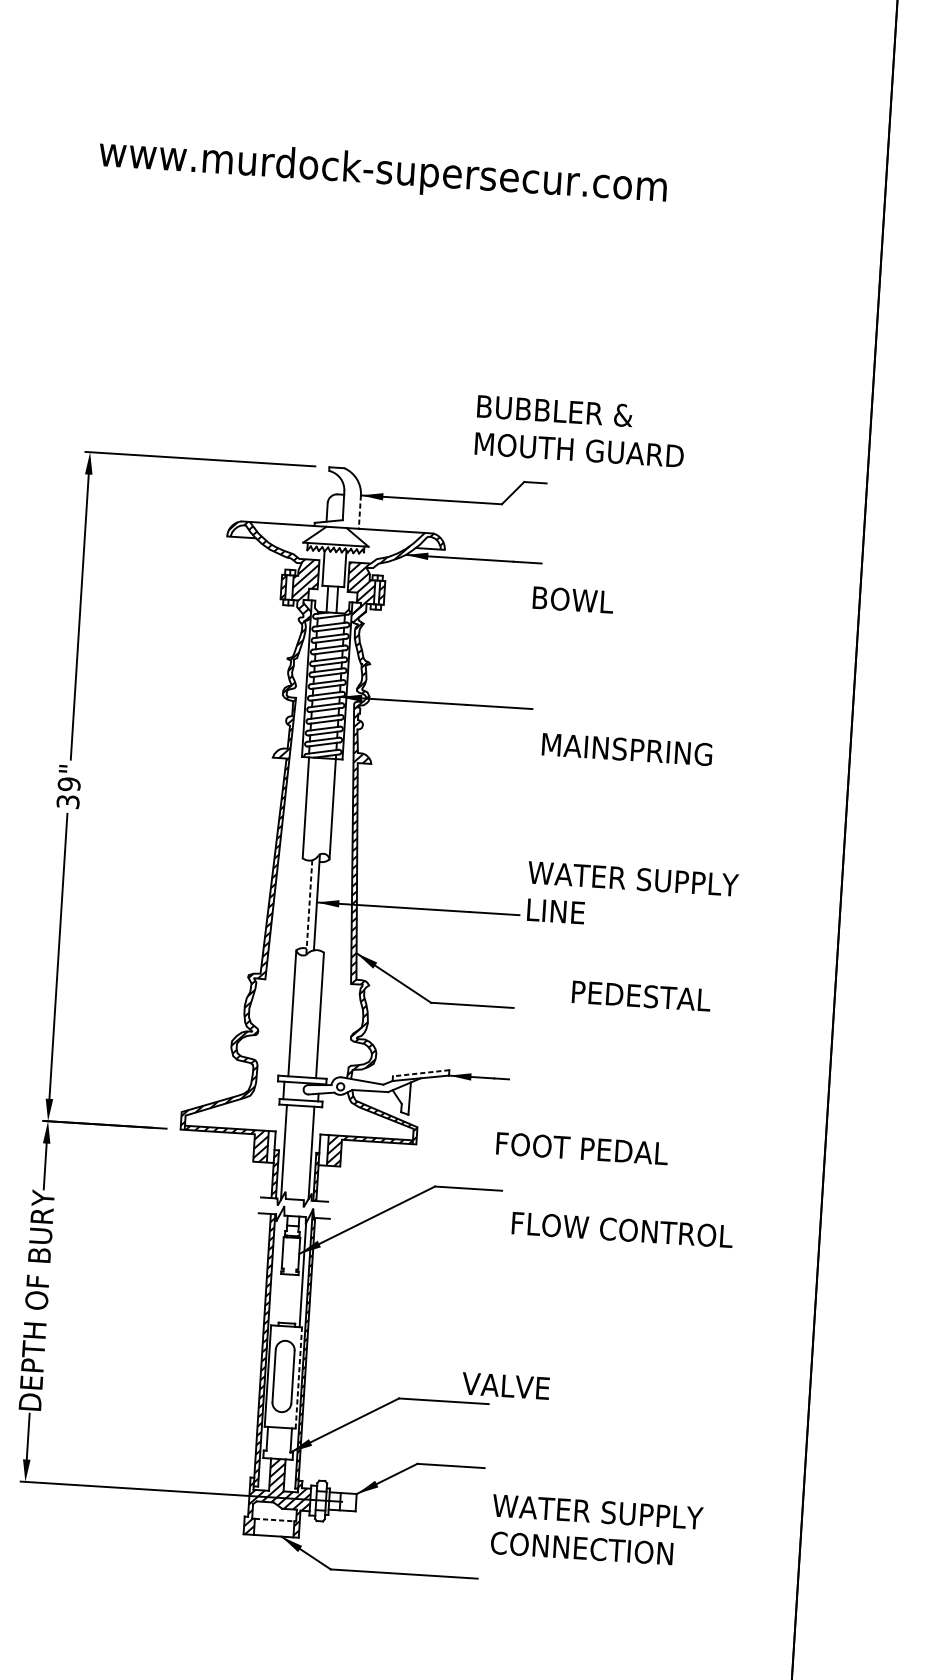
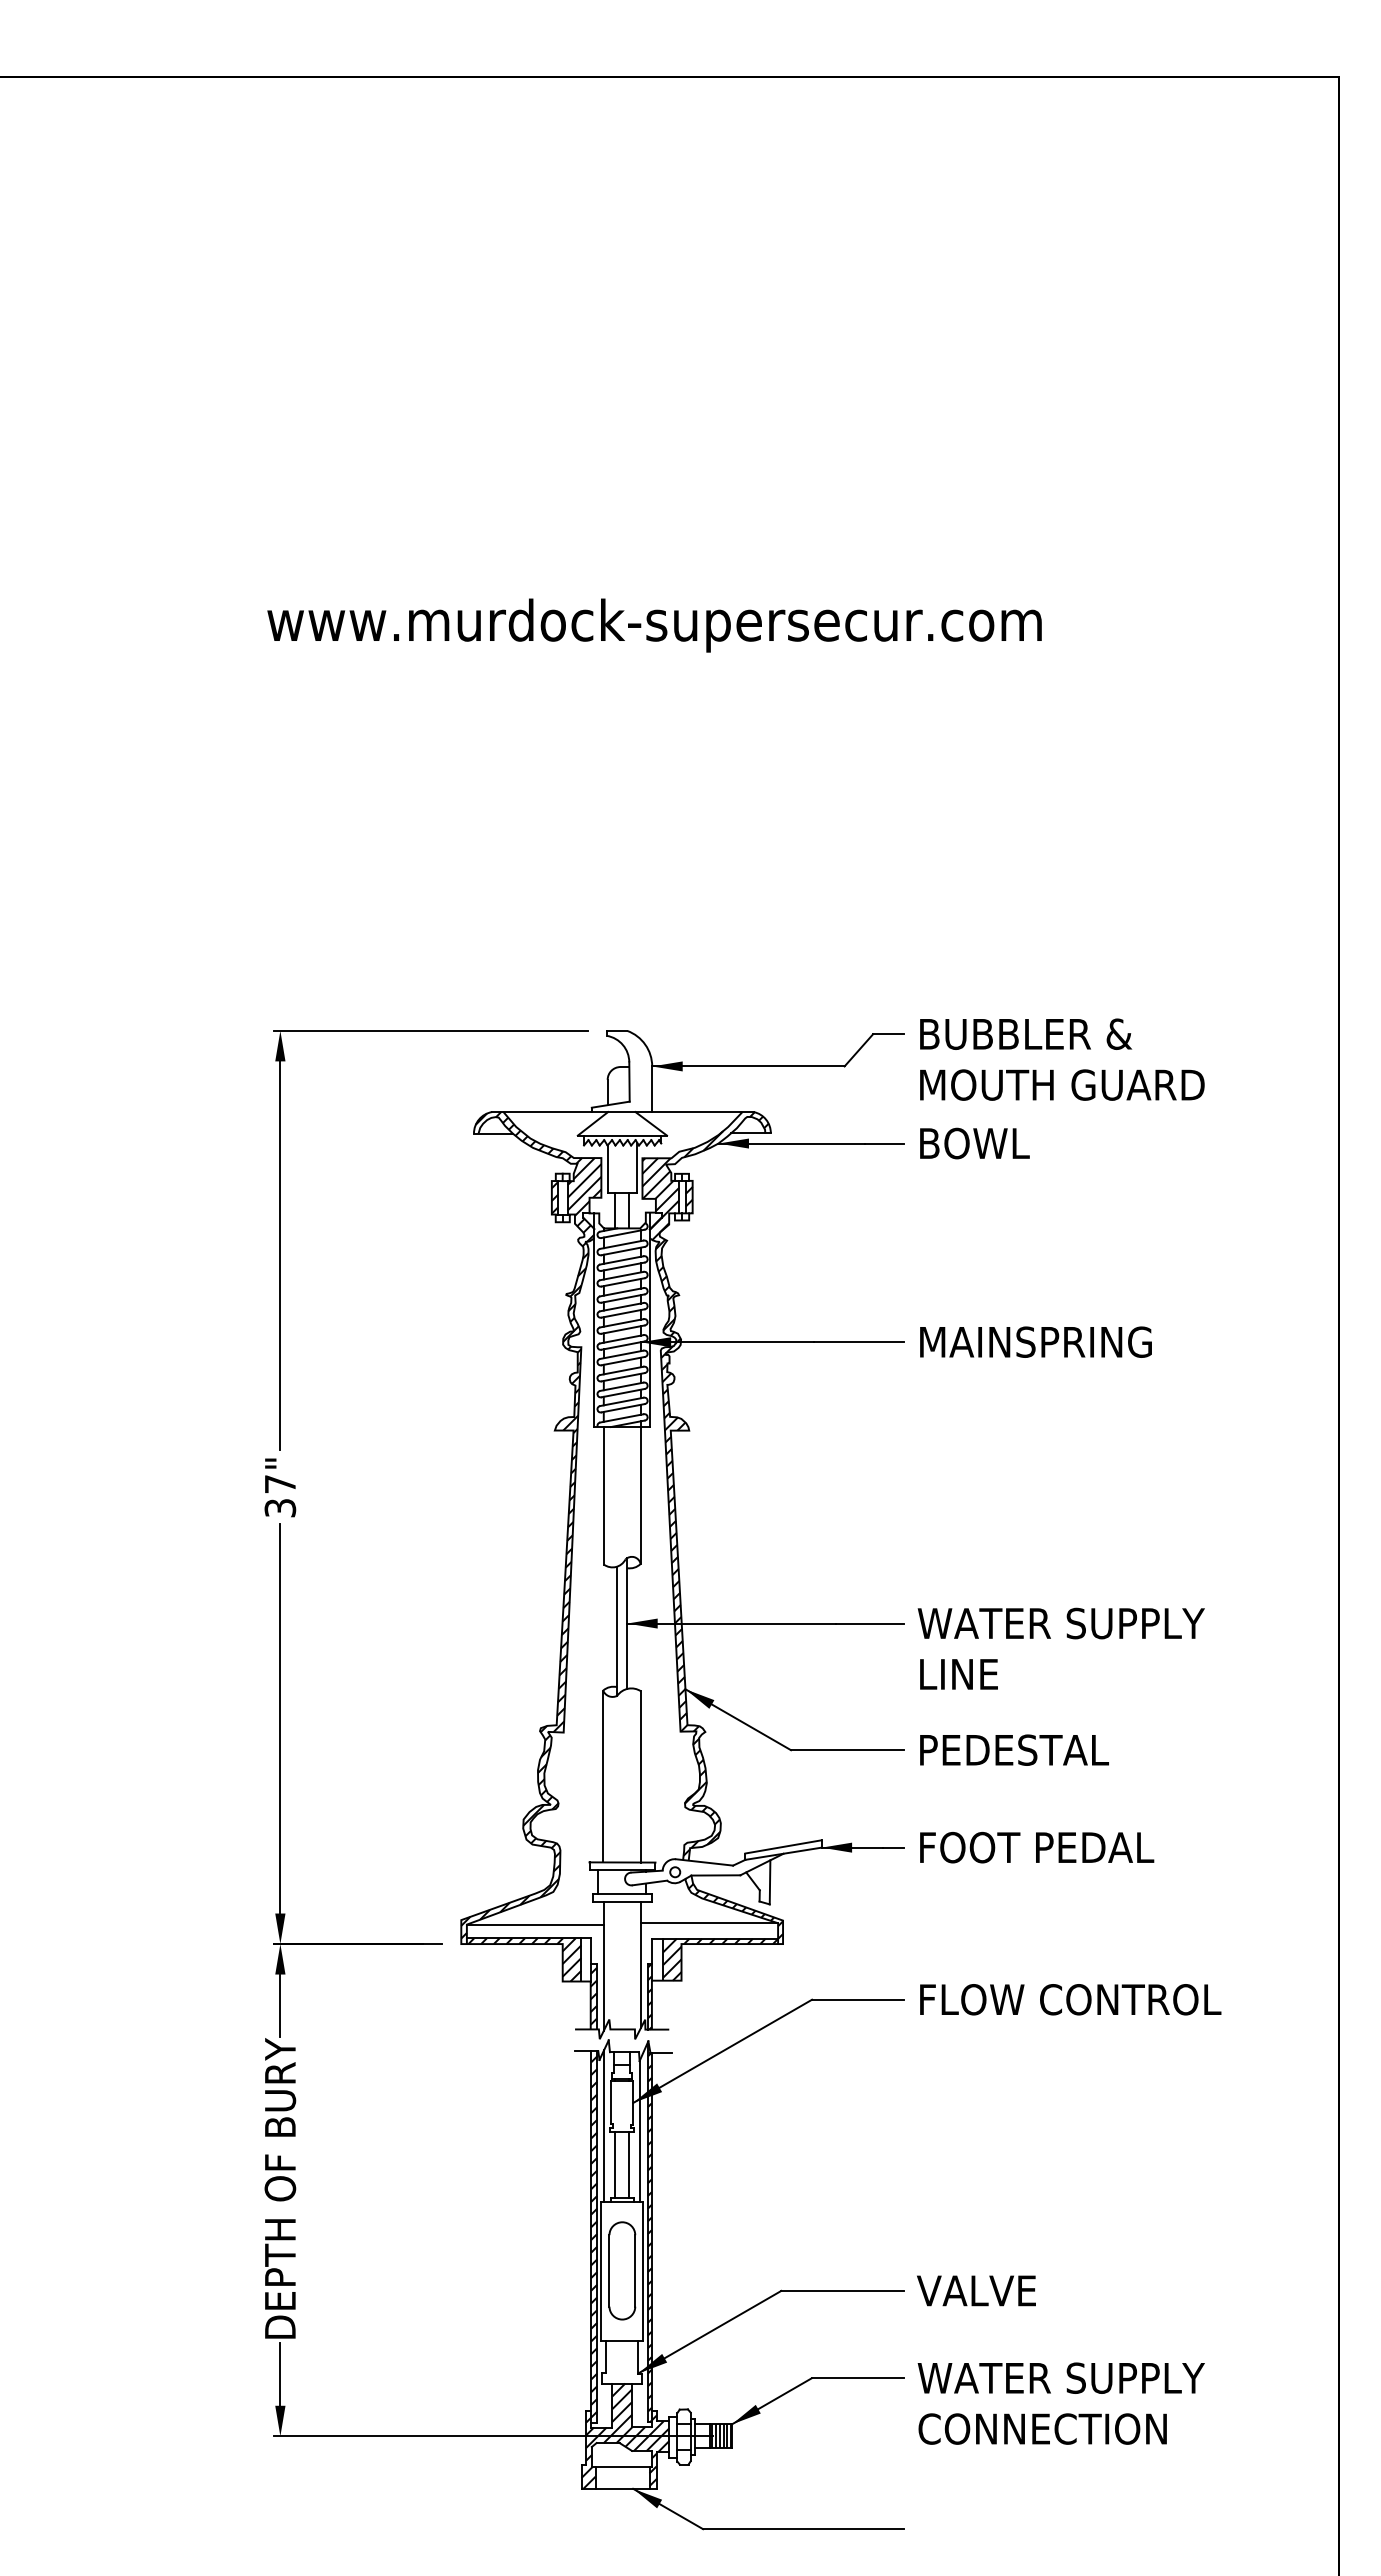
text: (580, 431) -> (1062, 1059), moved
line: (360, 512) -> (652, 1089), dashed -> solid
text: (573, 600) -> (974, 1143), moved
text: (626, 749) -> (1035, 1341), moved
text: (69, 783) -> (280, 1483), 39" -> 37"
text: (631, 897) -> (1060, 1648), moved
line: (309, 907) -> (617, 1631), dashed -> solid
text: (641, 995) -> (1014, 1749), moved
line: (421, 1072) -> (783, 1846), dashed -> solid
line: (235, 1118) -> (534, 1924), added
line: (363, 1125) -> (709, 1923), added
text: (582, 1148) -> (1037, 1847), moved
text: (622, 1229) -> (1070, 1999), moved
line: (277, 1269) -> (604, 2126), added
line: (283, 1298) -> (615, 2164), added
line: (293, 1298) -> (629, 2164), added
line: (299, 1377) -> (643, 2271), dashed -> solid
text: (505, 1385) -> (976, 2290), moved
hatch: (348, 1502) -> (721, 2436), added
line: (274, 1519) -> (622, 2466), dashed -> solid
text: (596, 1530) -> (1060, 2403), moved

